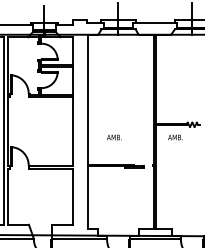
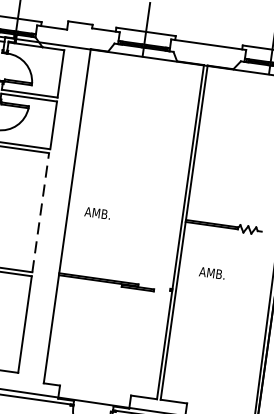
line: (72, 131) -> (40, 212), solid -> dashed
text: (114, 137) -> (97, 213), moved
text: (175, 137) -> (212, 273), moved

